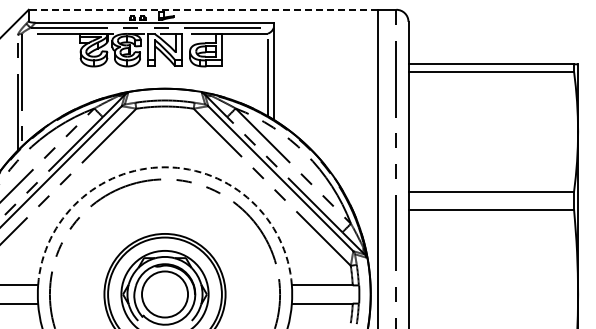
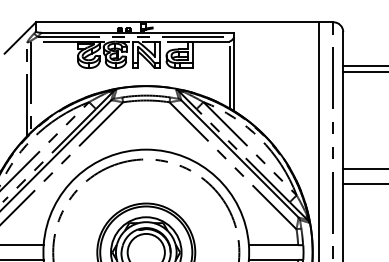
line: (203, 9) -> (177, 22), dashed -> solid
arc: (165, 167) -> (146, 149), dashed -> solid

